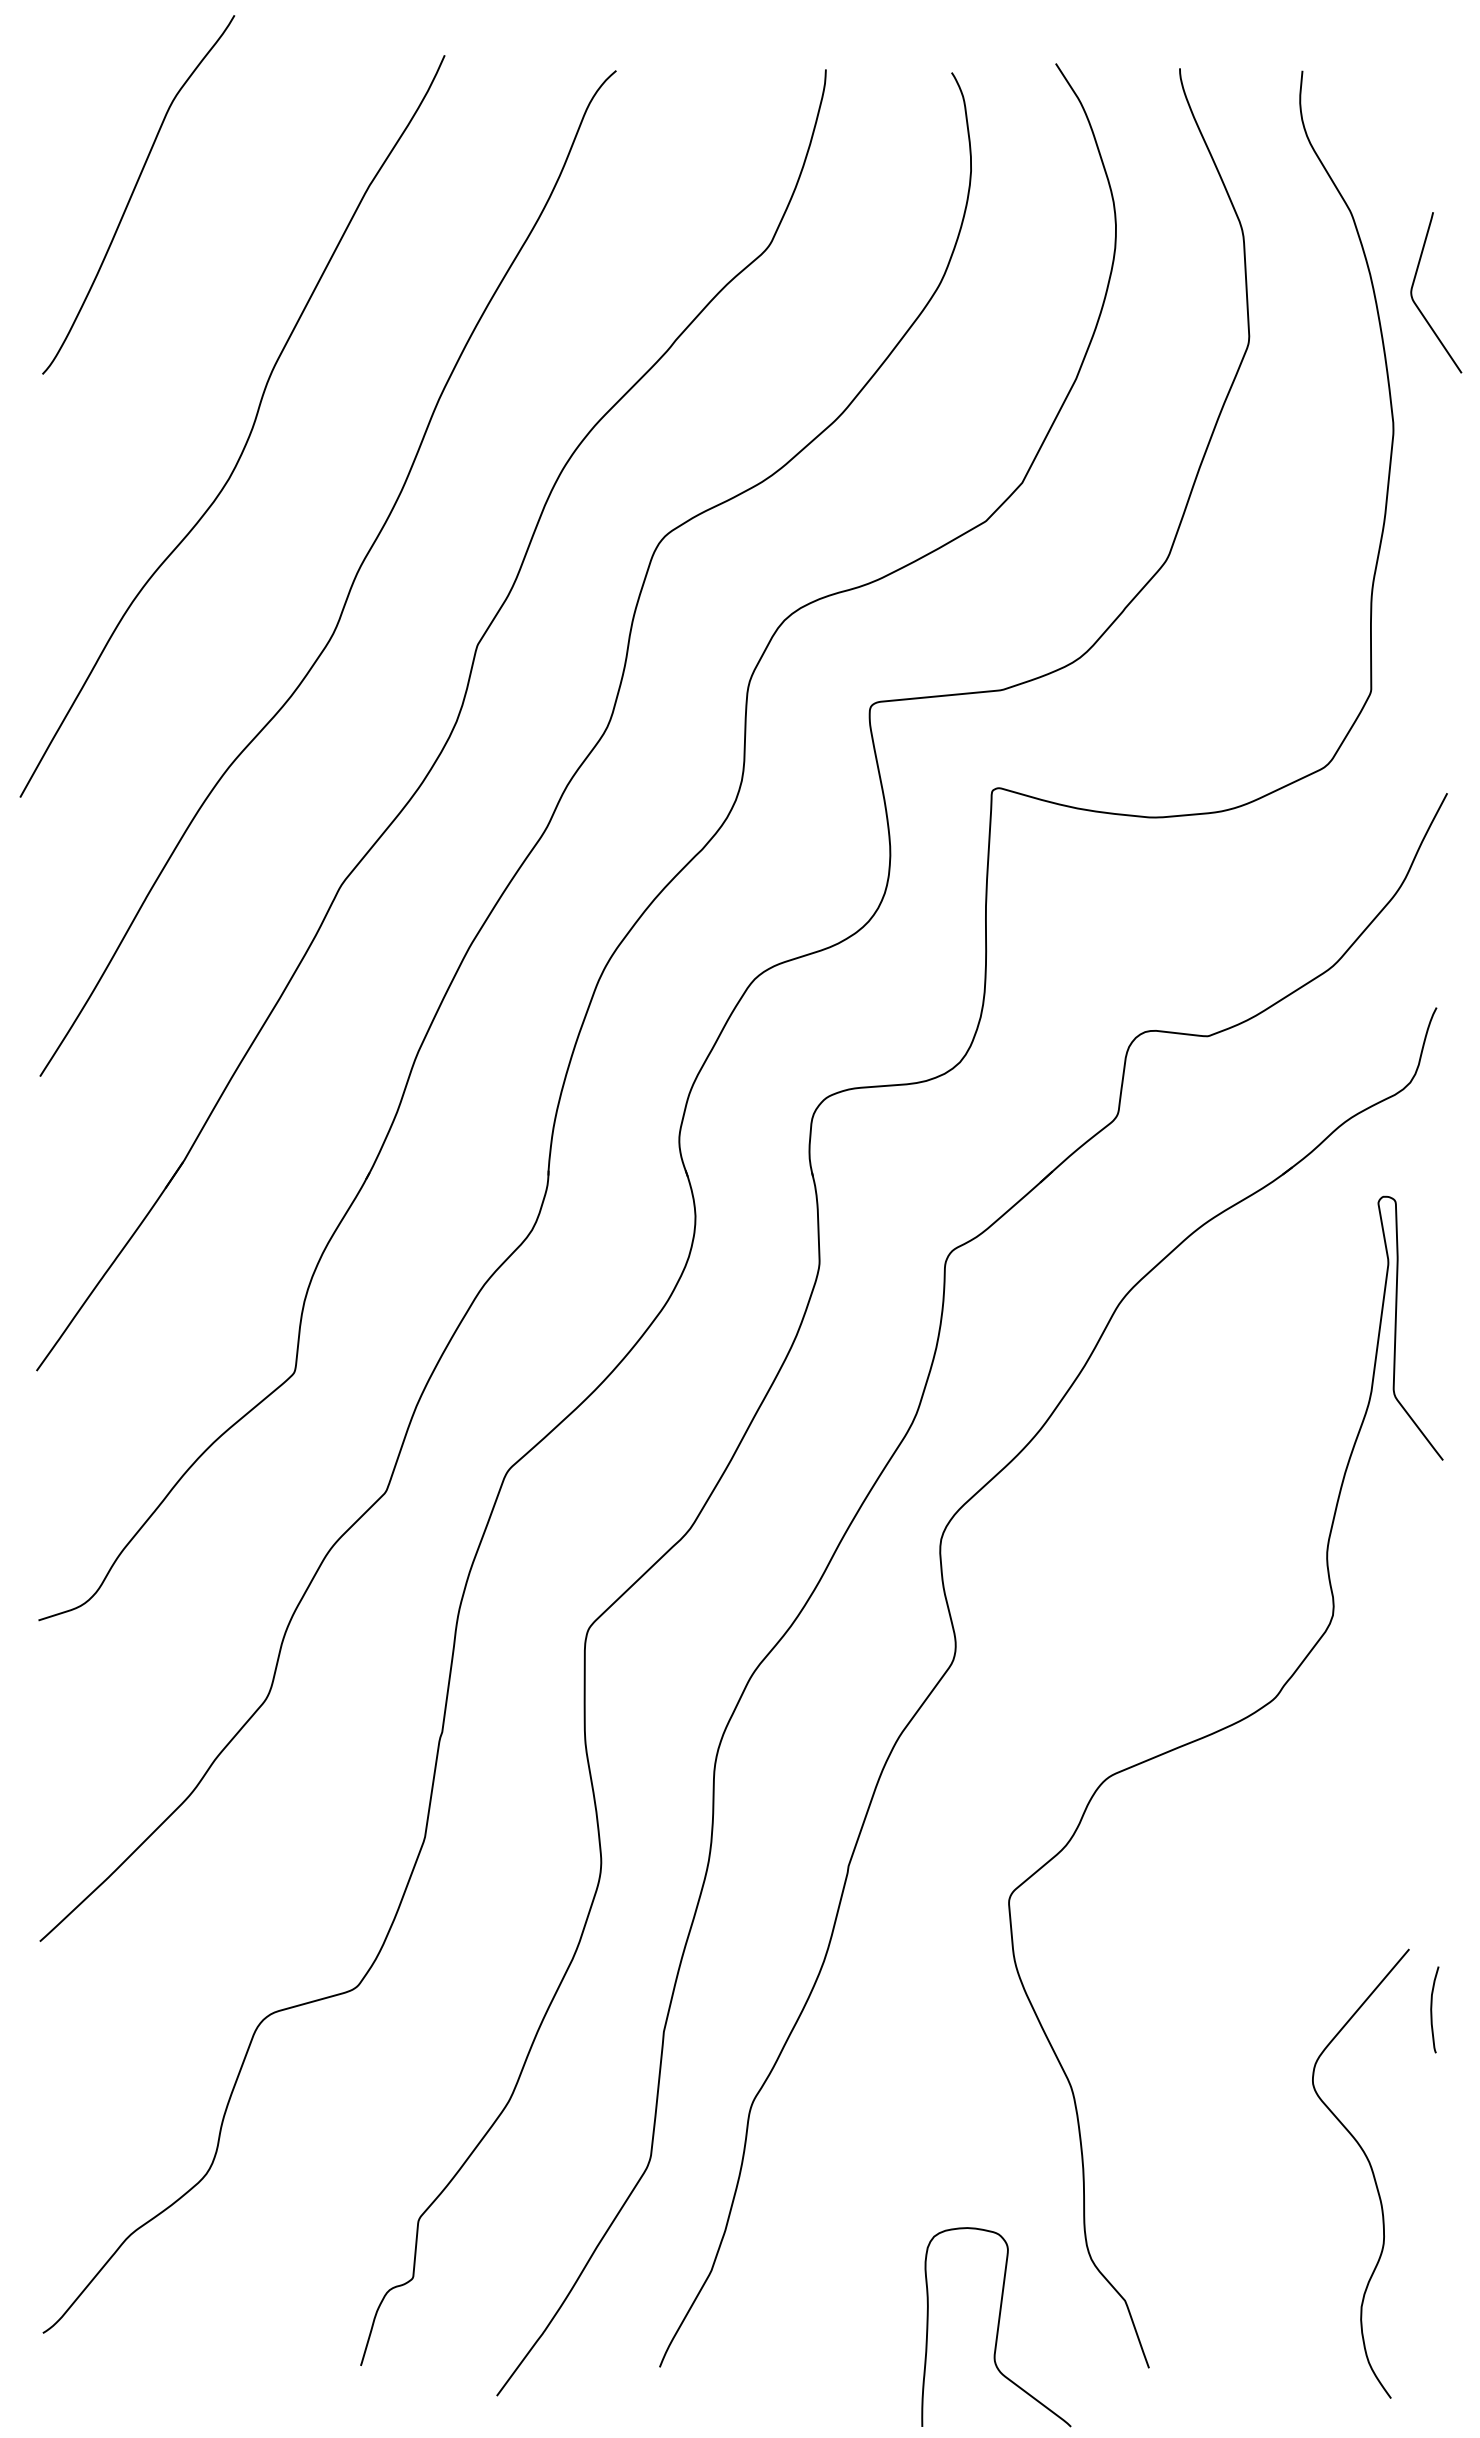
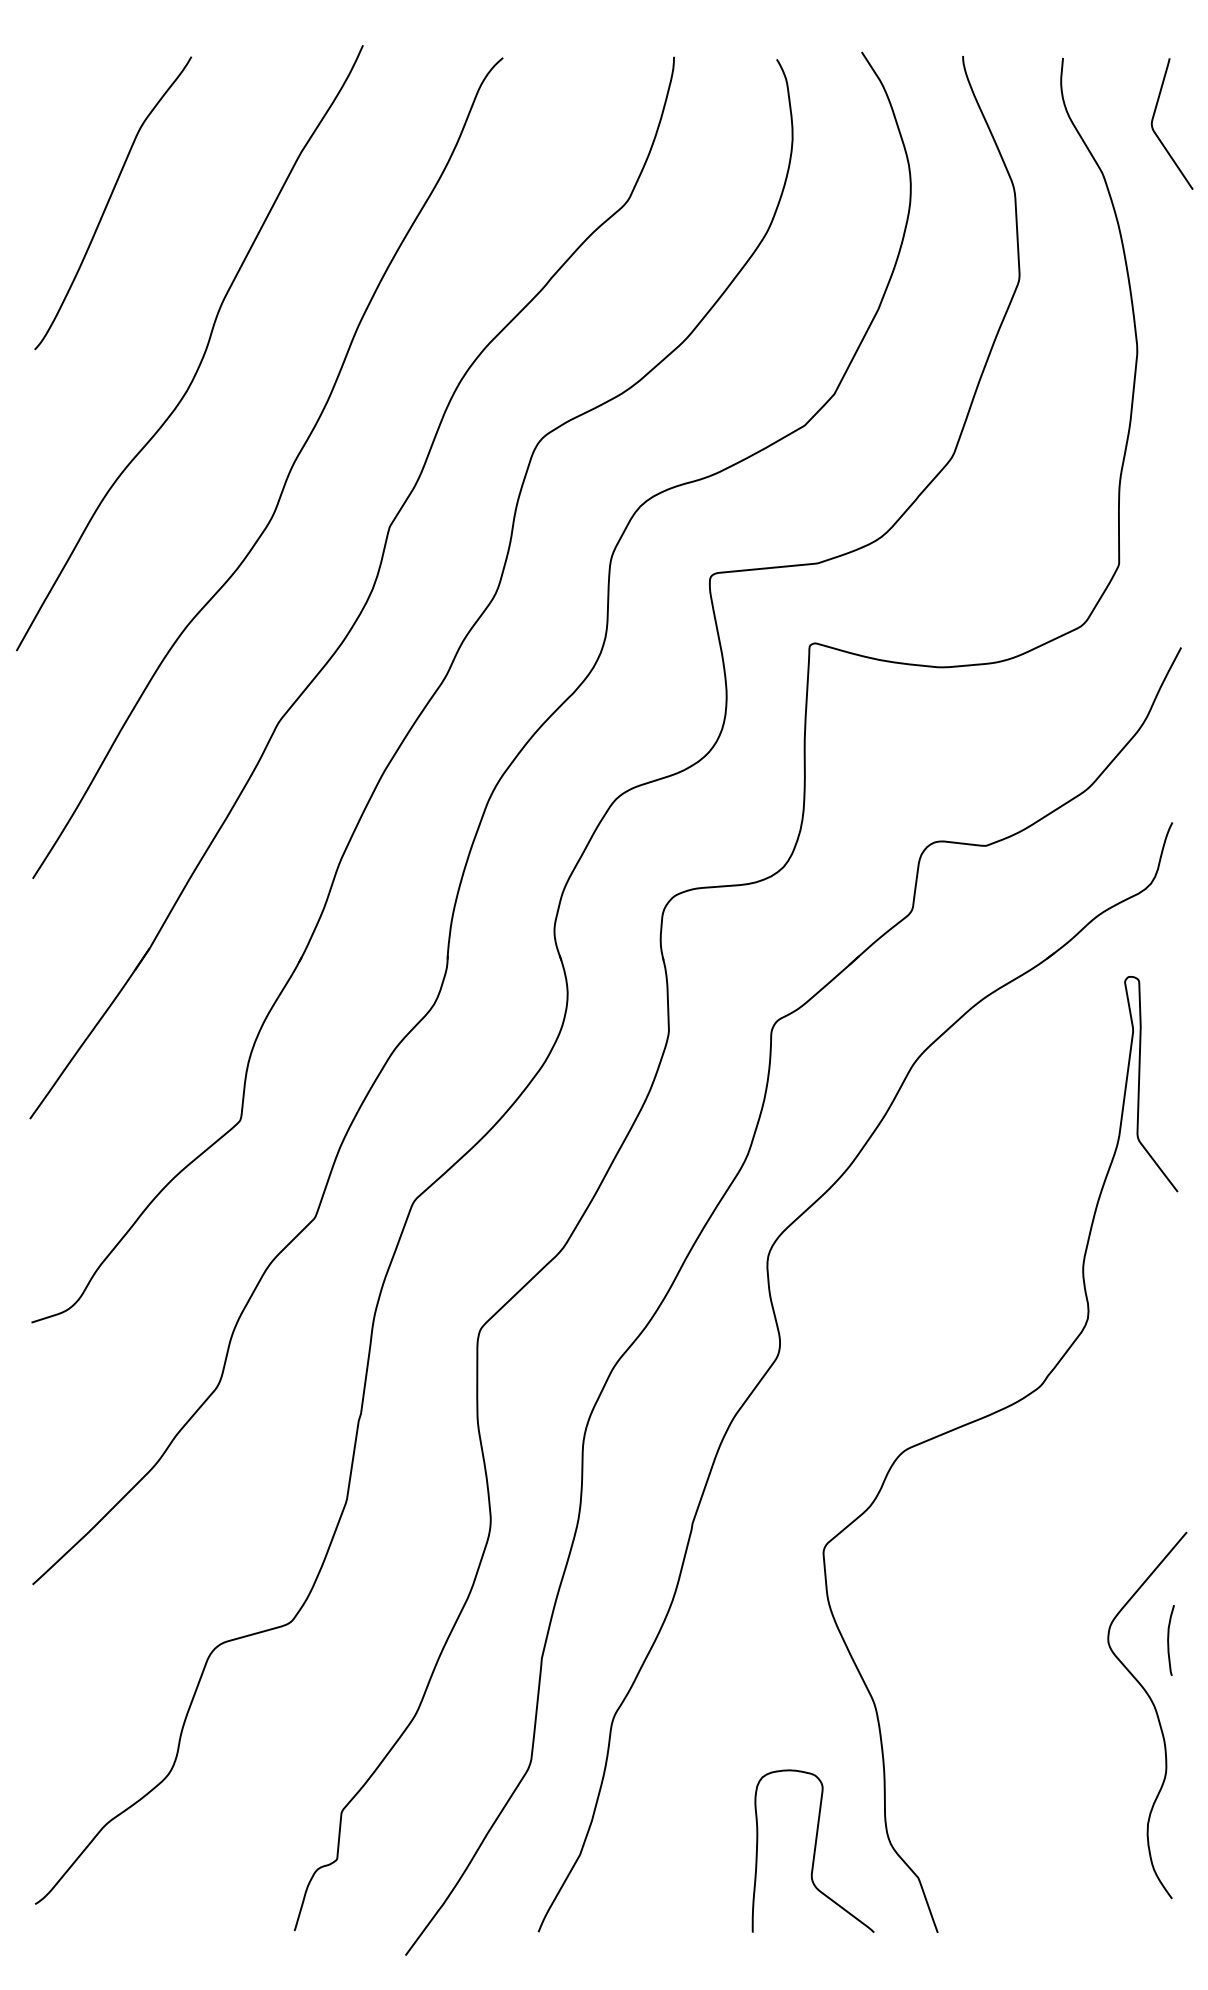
curve: (134, 191) -> (109, 200), moved
curve: (1418, 306) -> (1157, 135), moved
curve: (1370, 2168) -> (1155, 1711), moved
curve: (997, 2327) -> (814, 1851), moved

